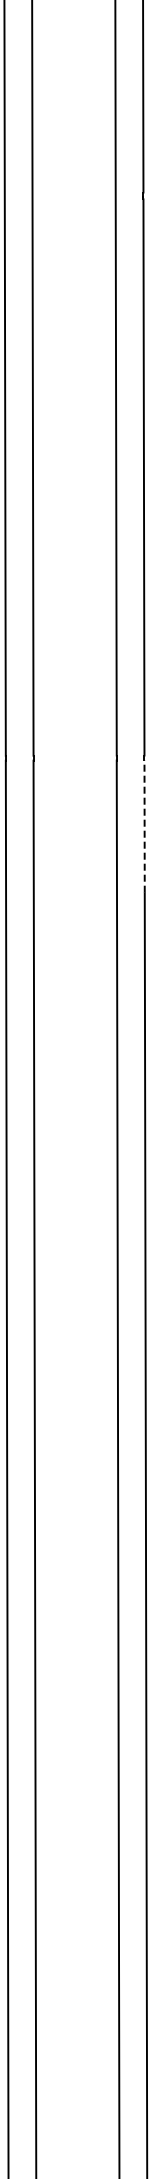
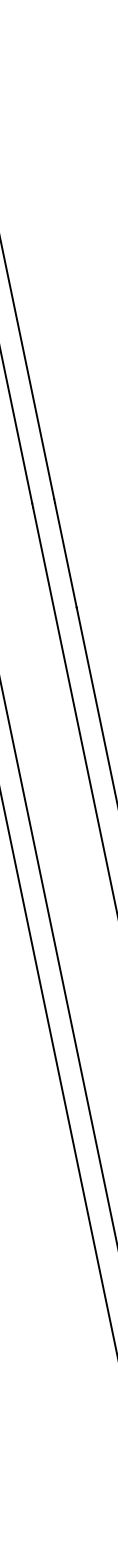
line: (144, 826) -> (65, 555), dashed -> solid

